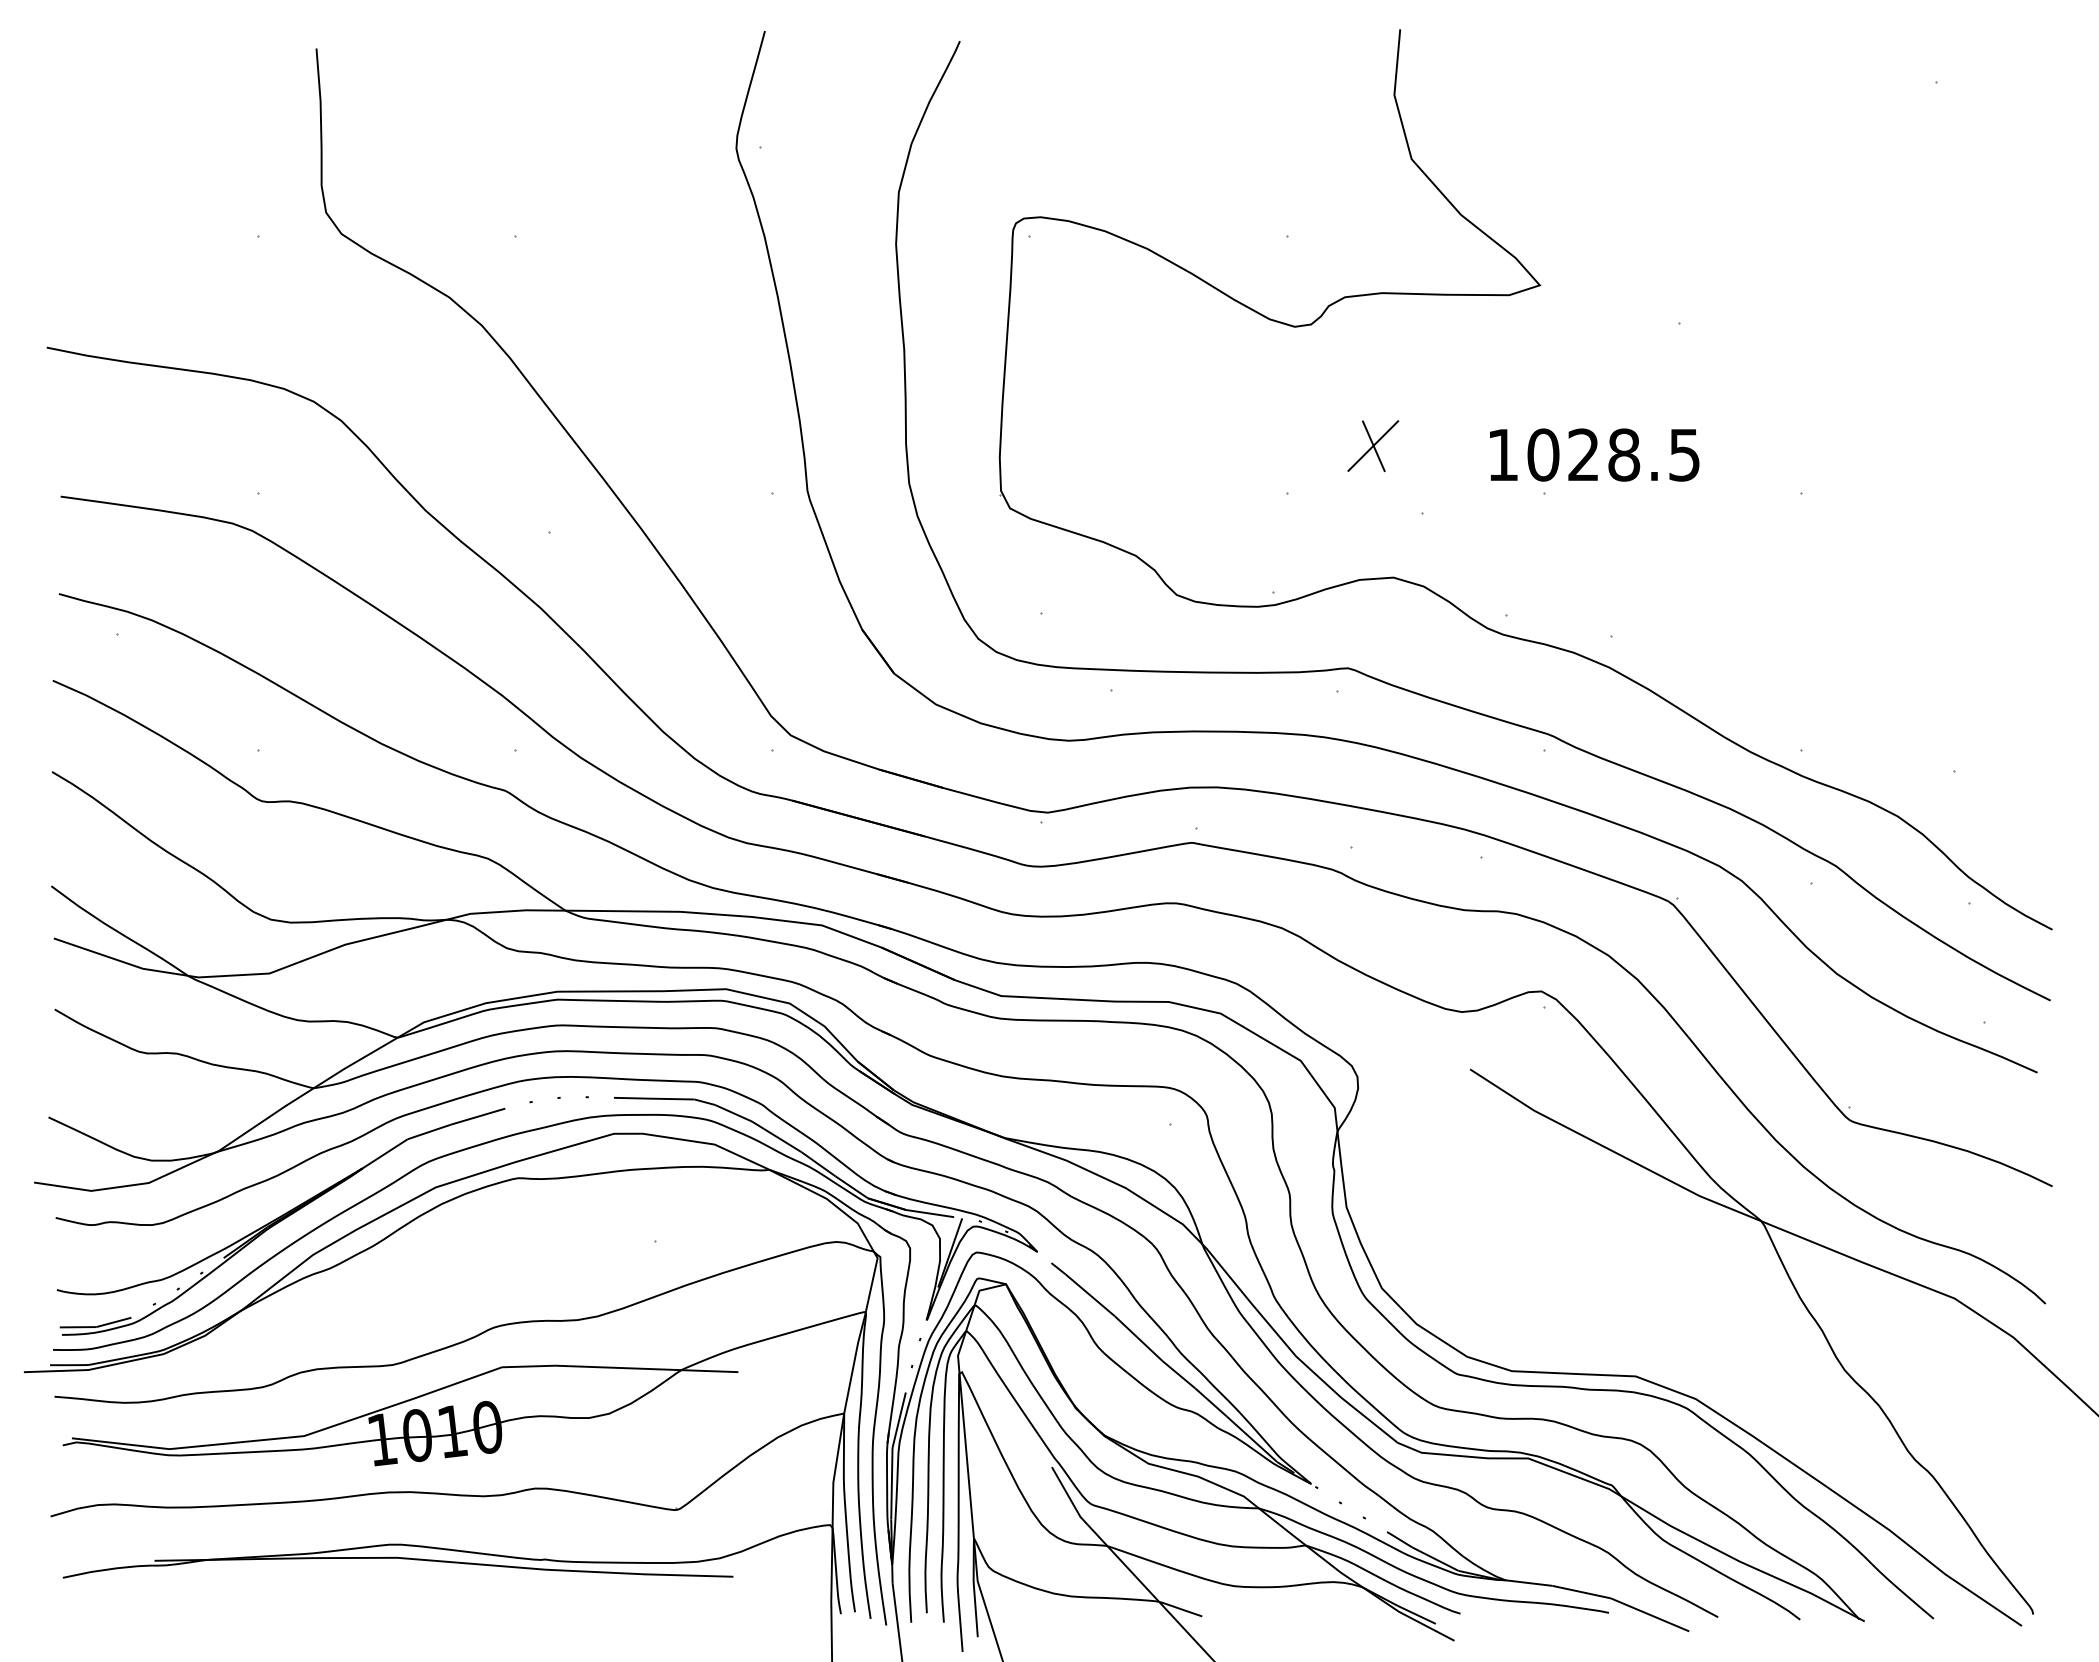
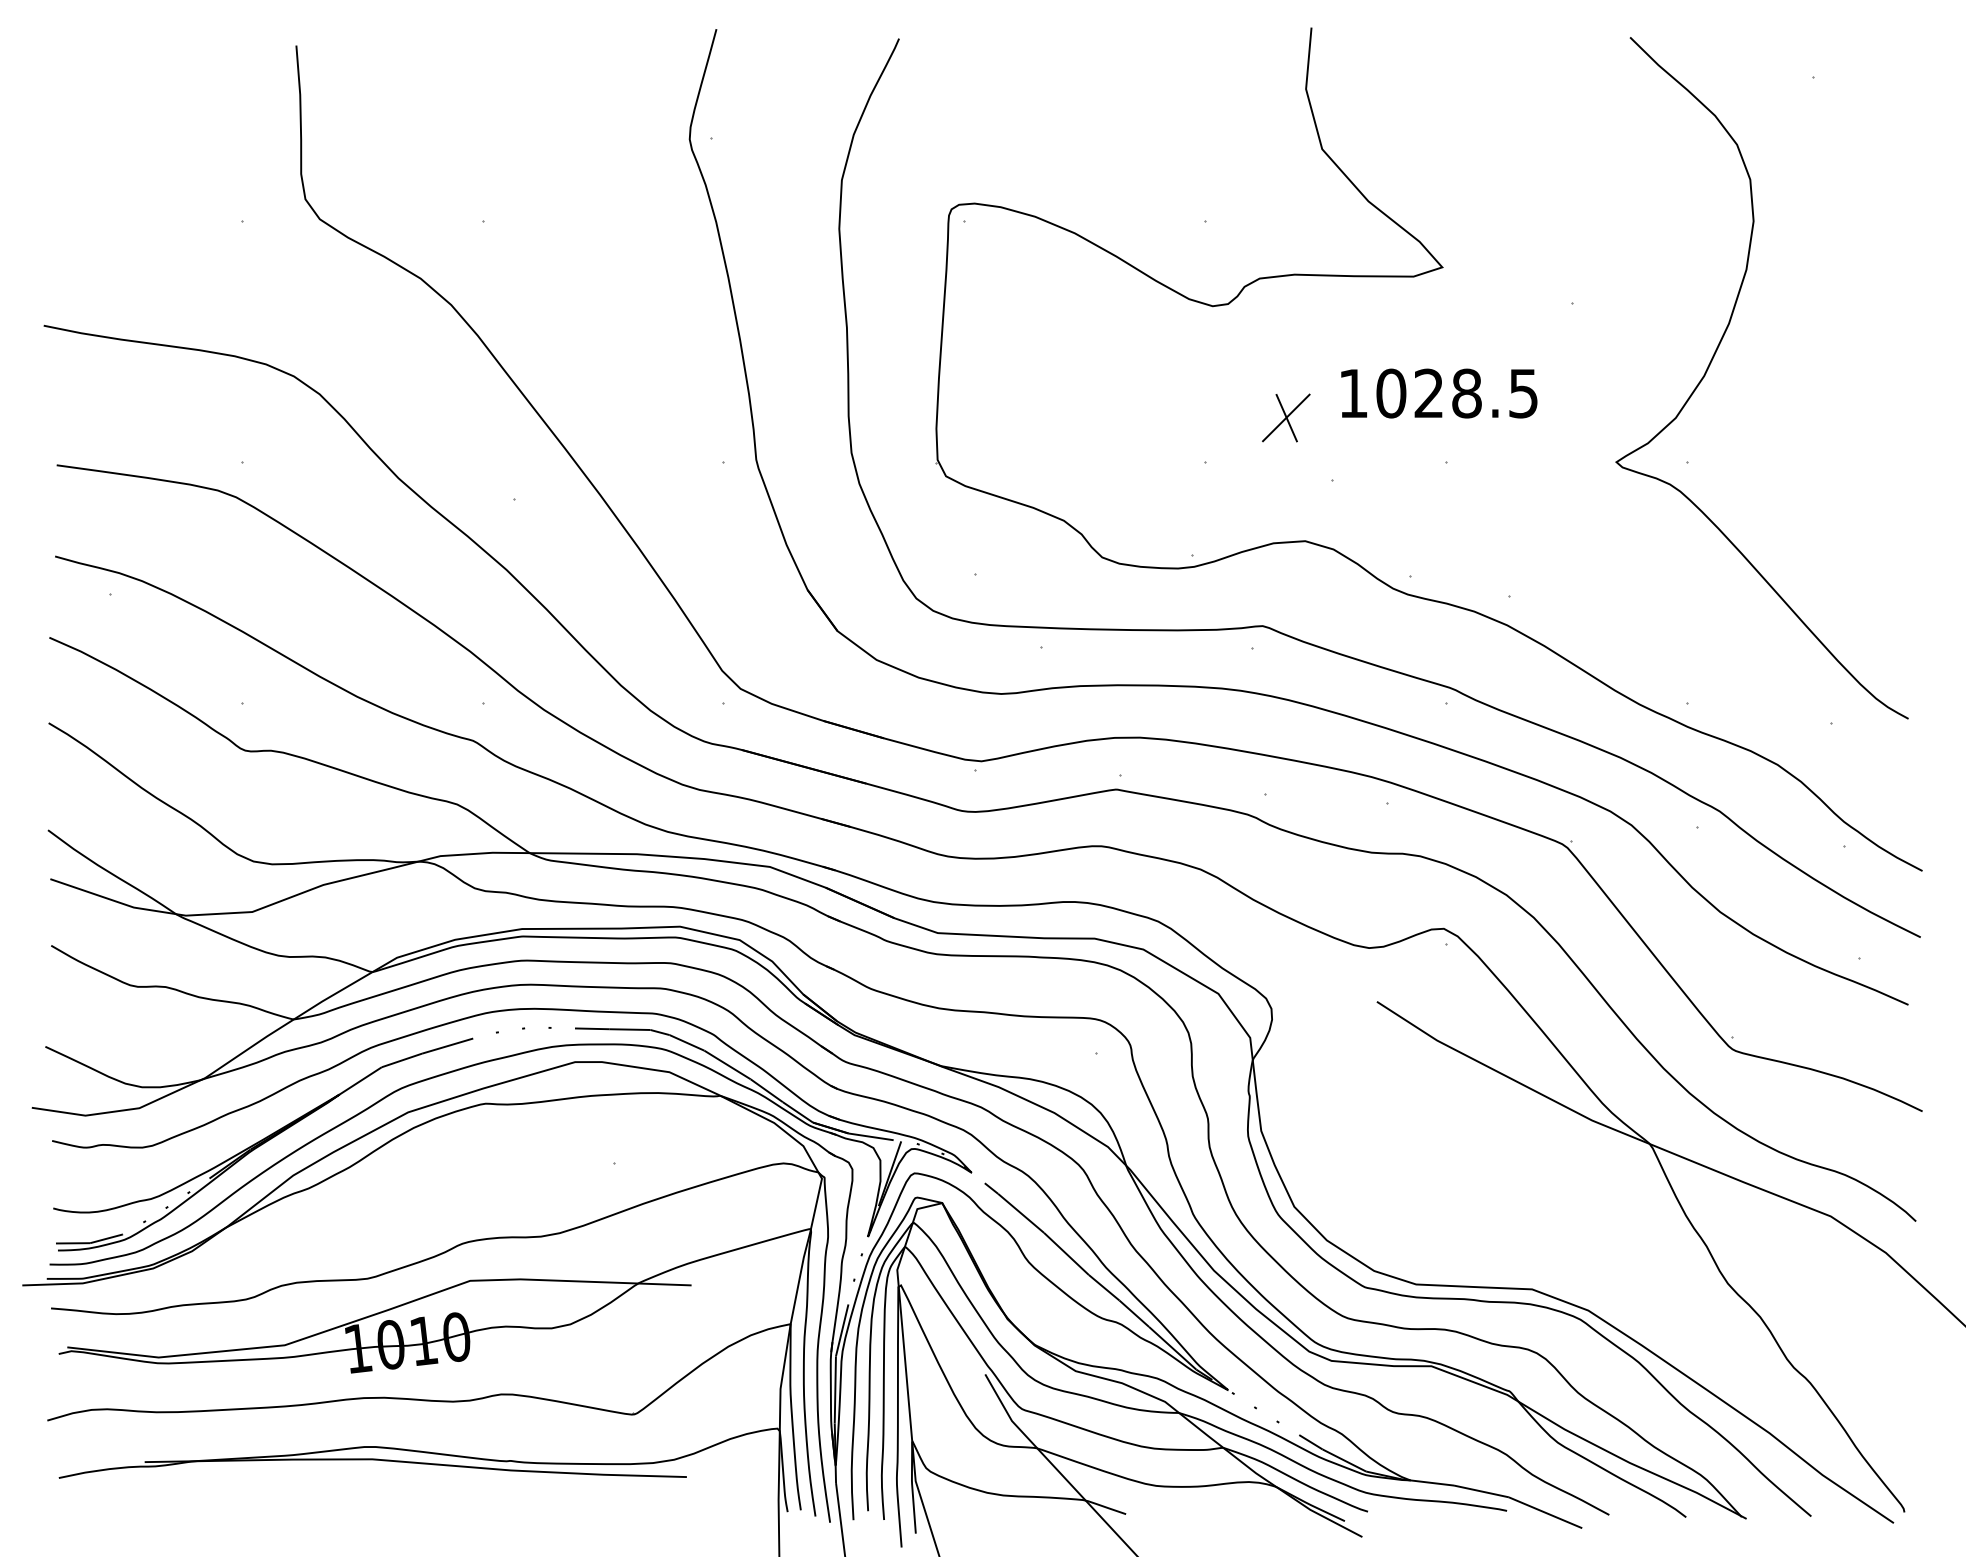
curve: (1831, 378) -> (1715, 354), added
text: (1594, 454) -> (1439, 393), moved

